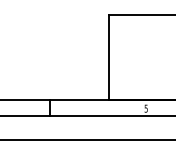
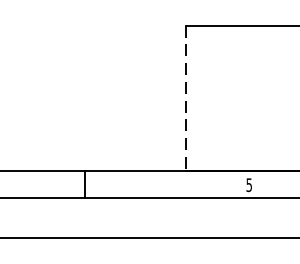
line: (109, 57) -> (186, 97), solid -> dashed

